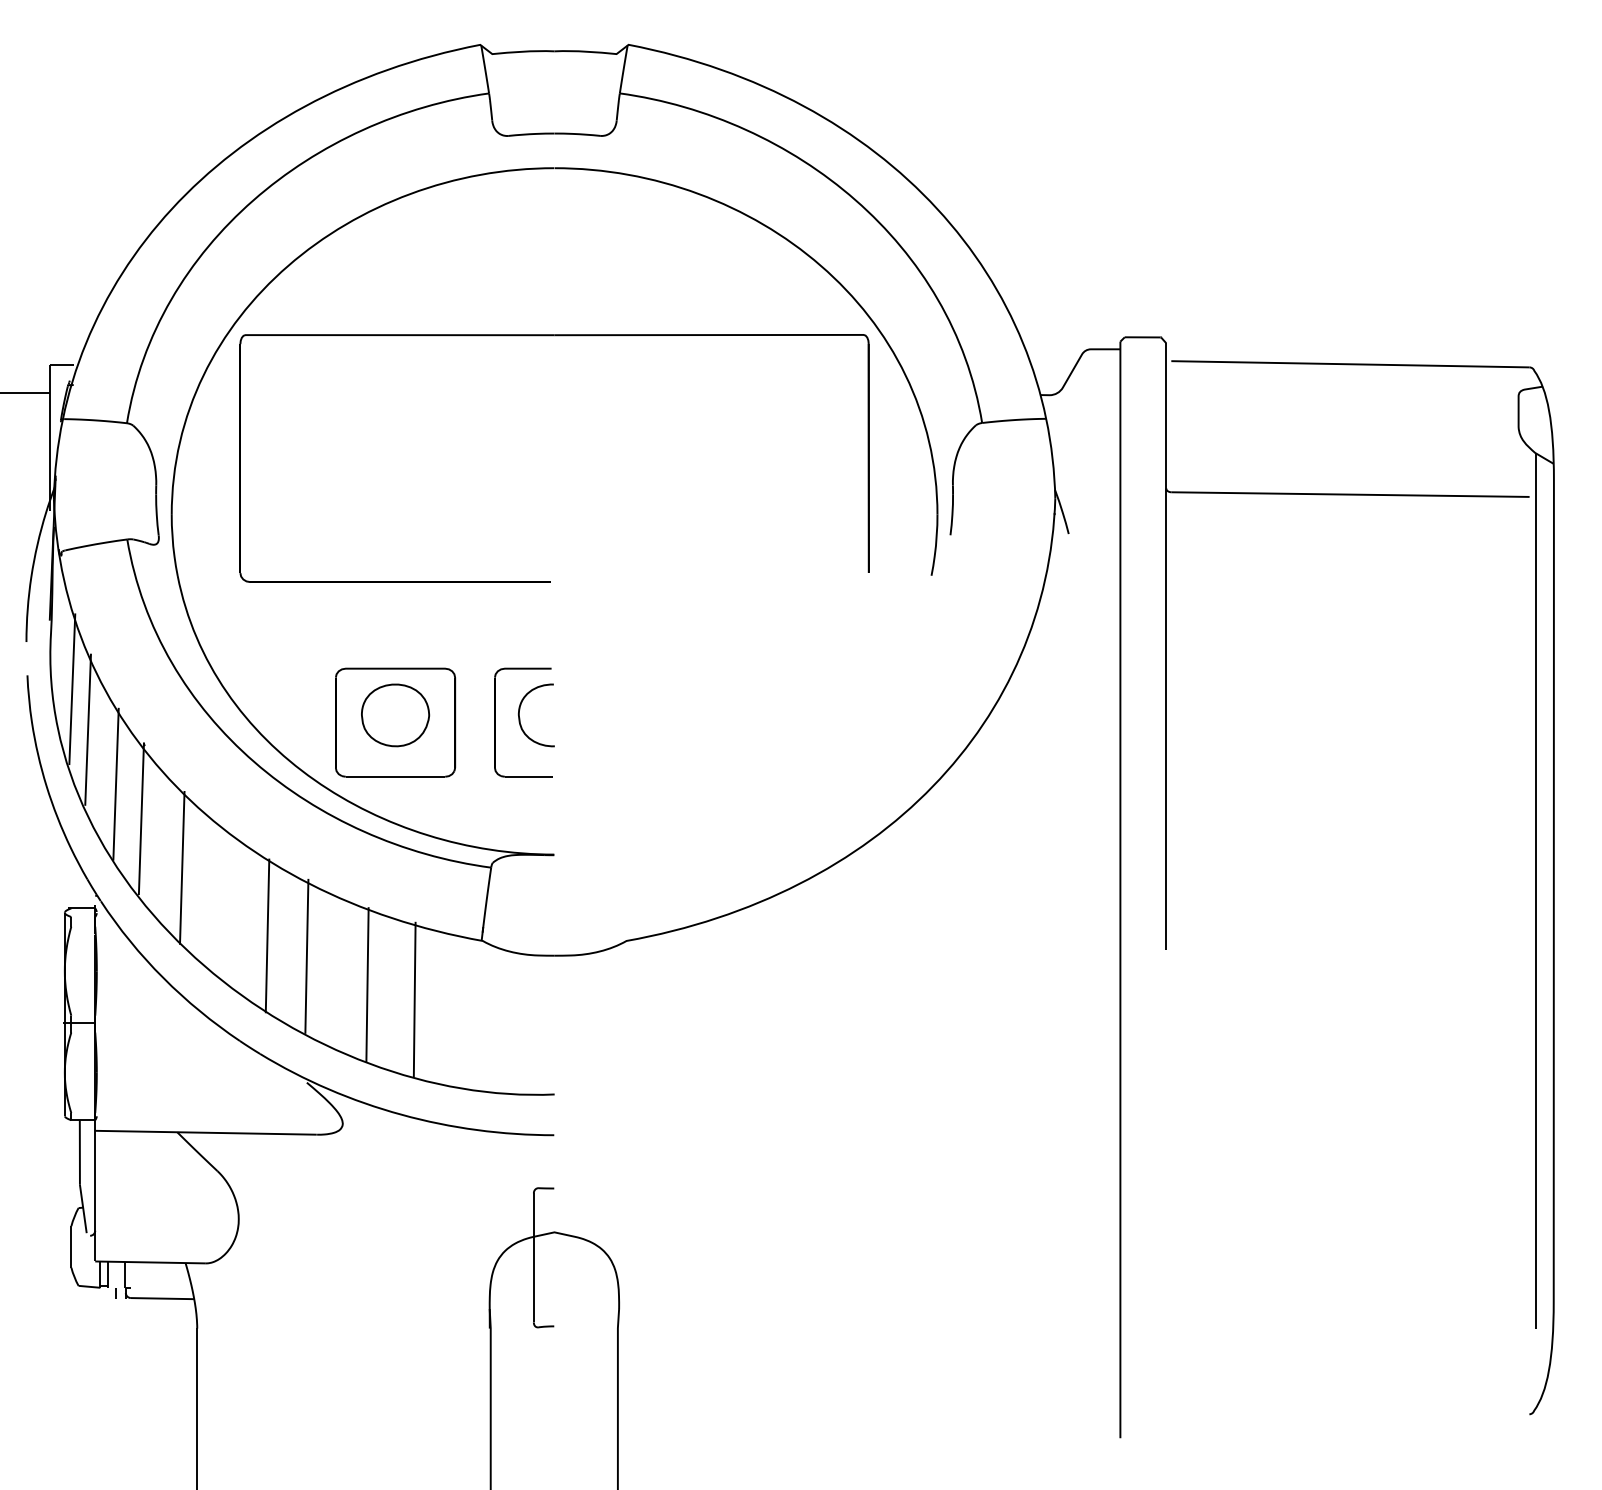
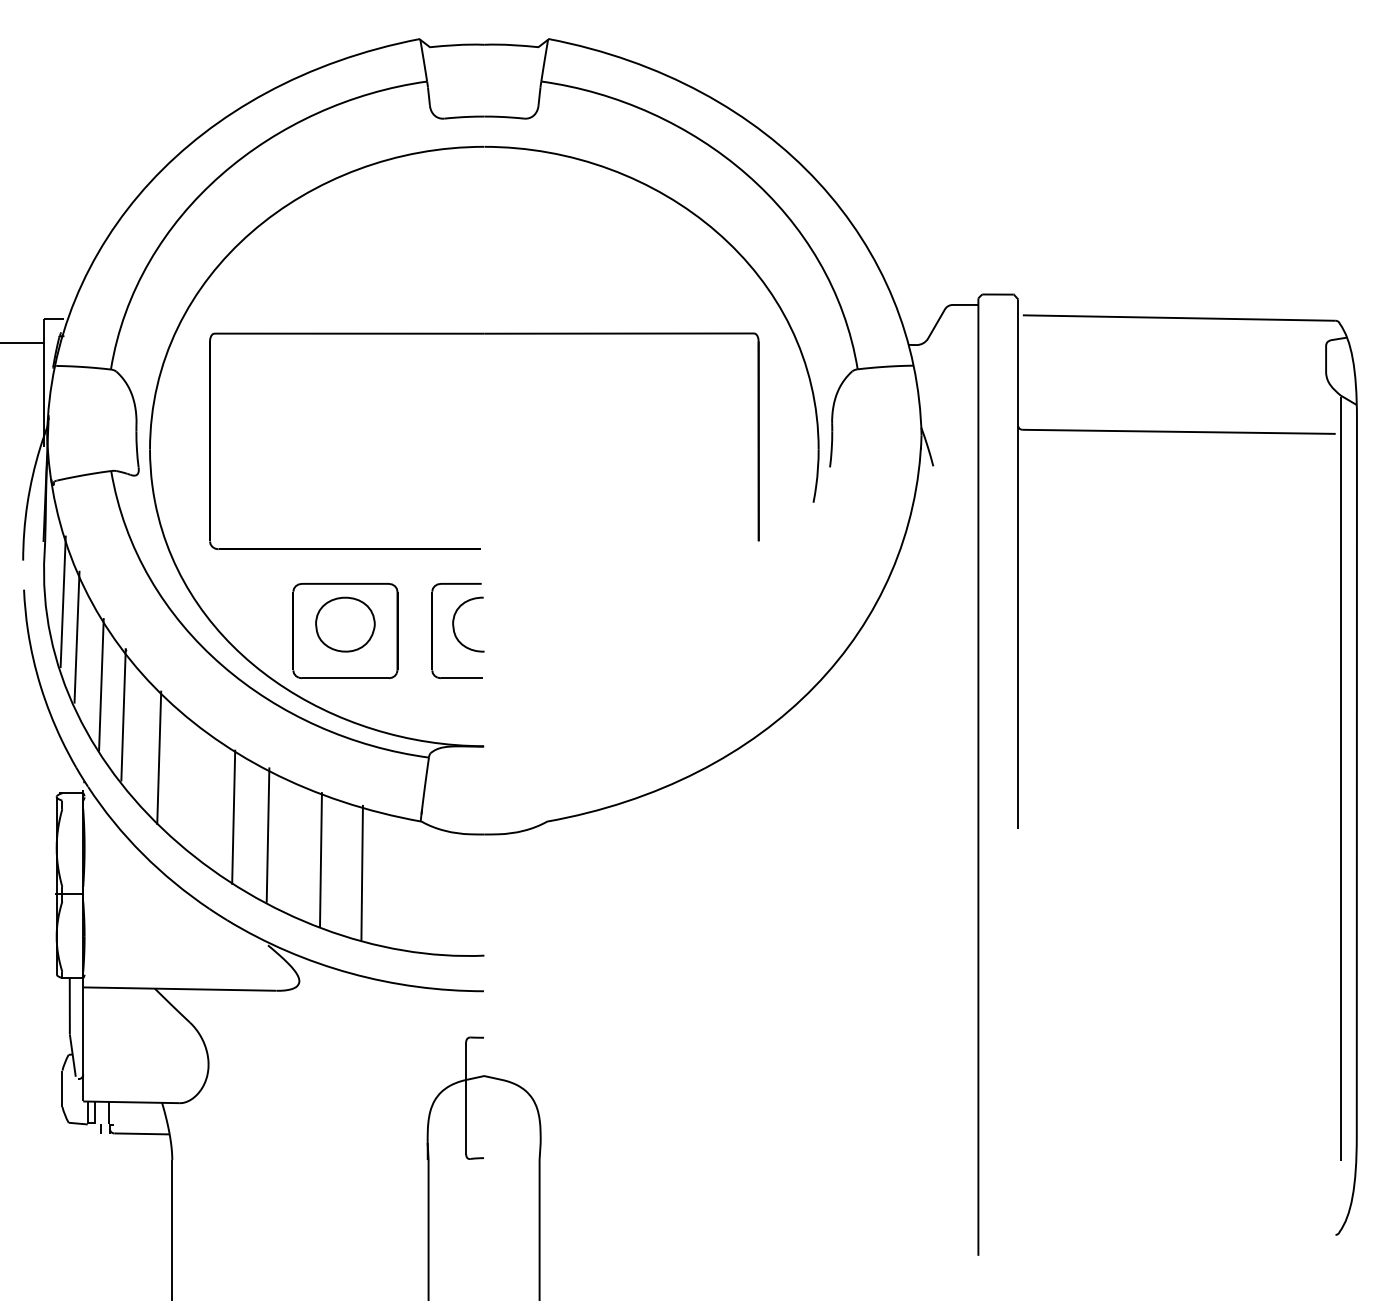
part: (554, 336) -> (484, 334), moved

